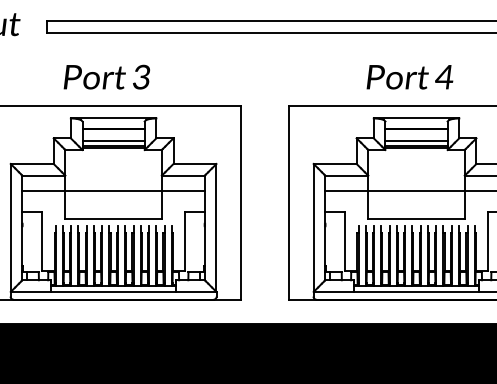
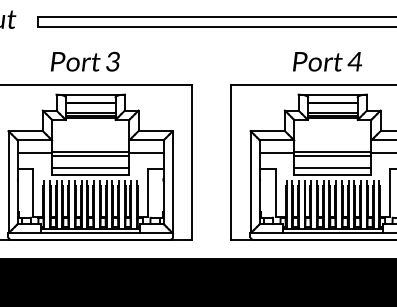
line: (113, 195) -> (90, 156), added
line: (416, 195) -> (332, 156), added
line: (113, 209) -> (90, 167), added
line: (416, 209) -> (332, 167), added

